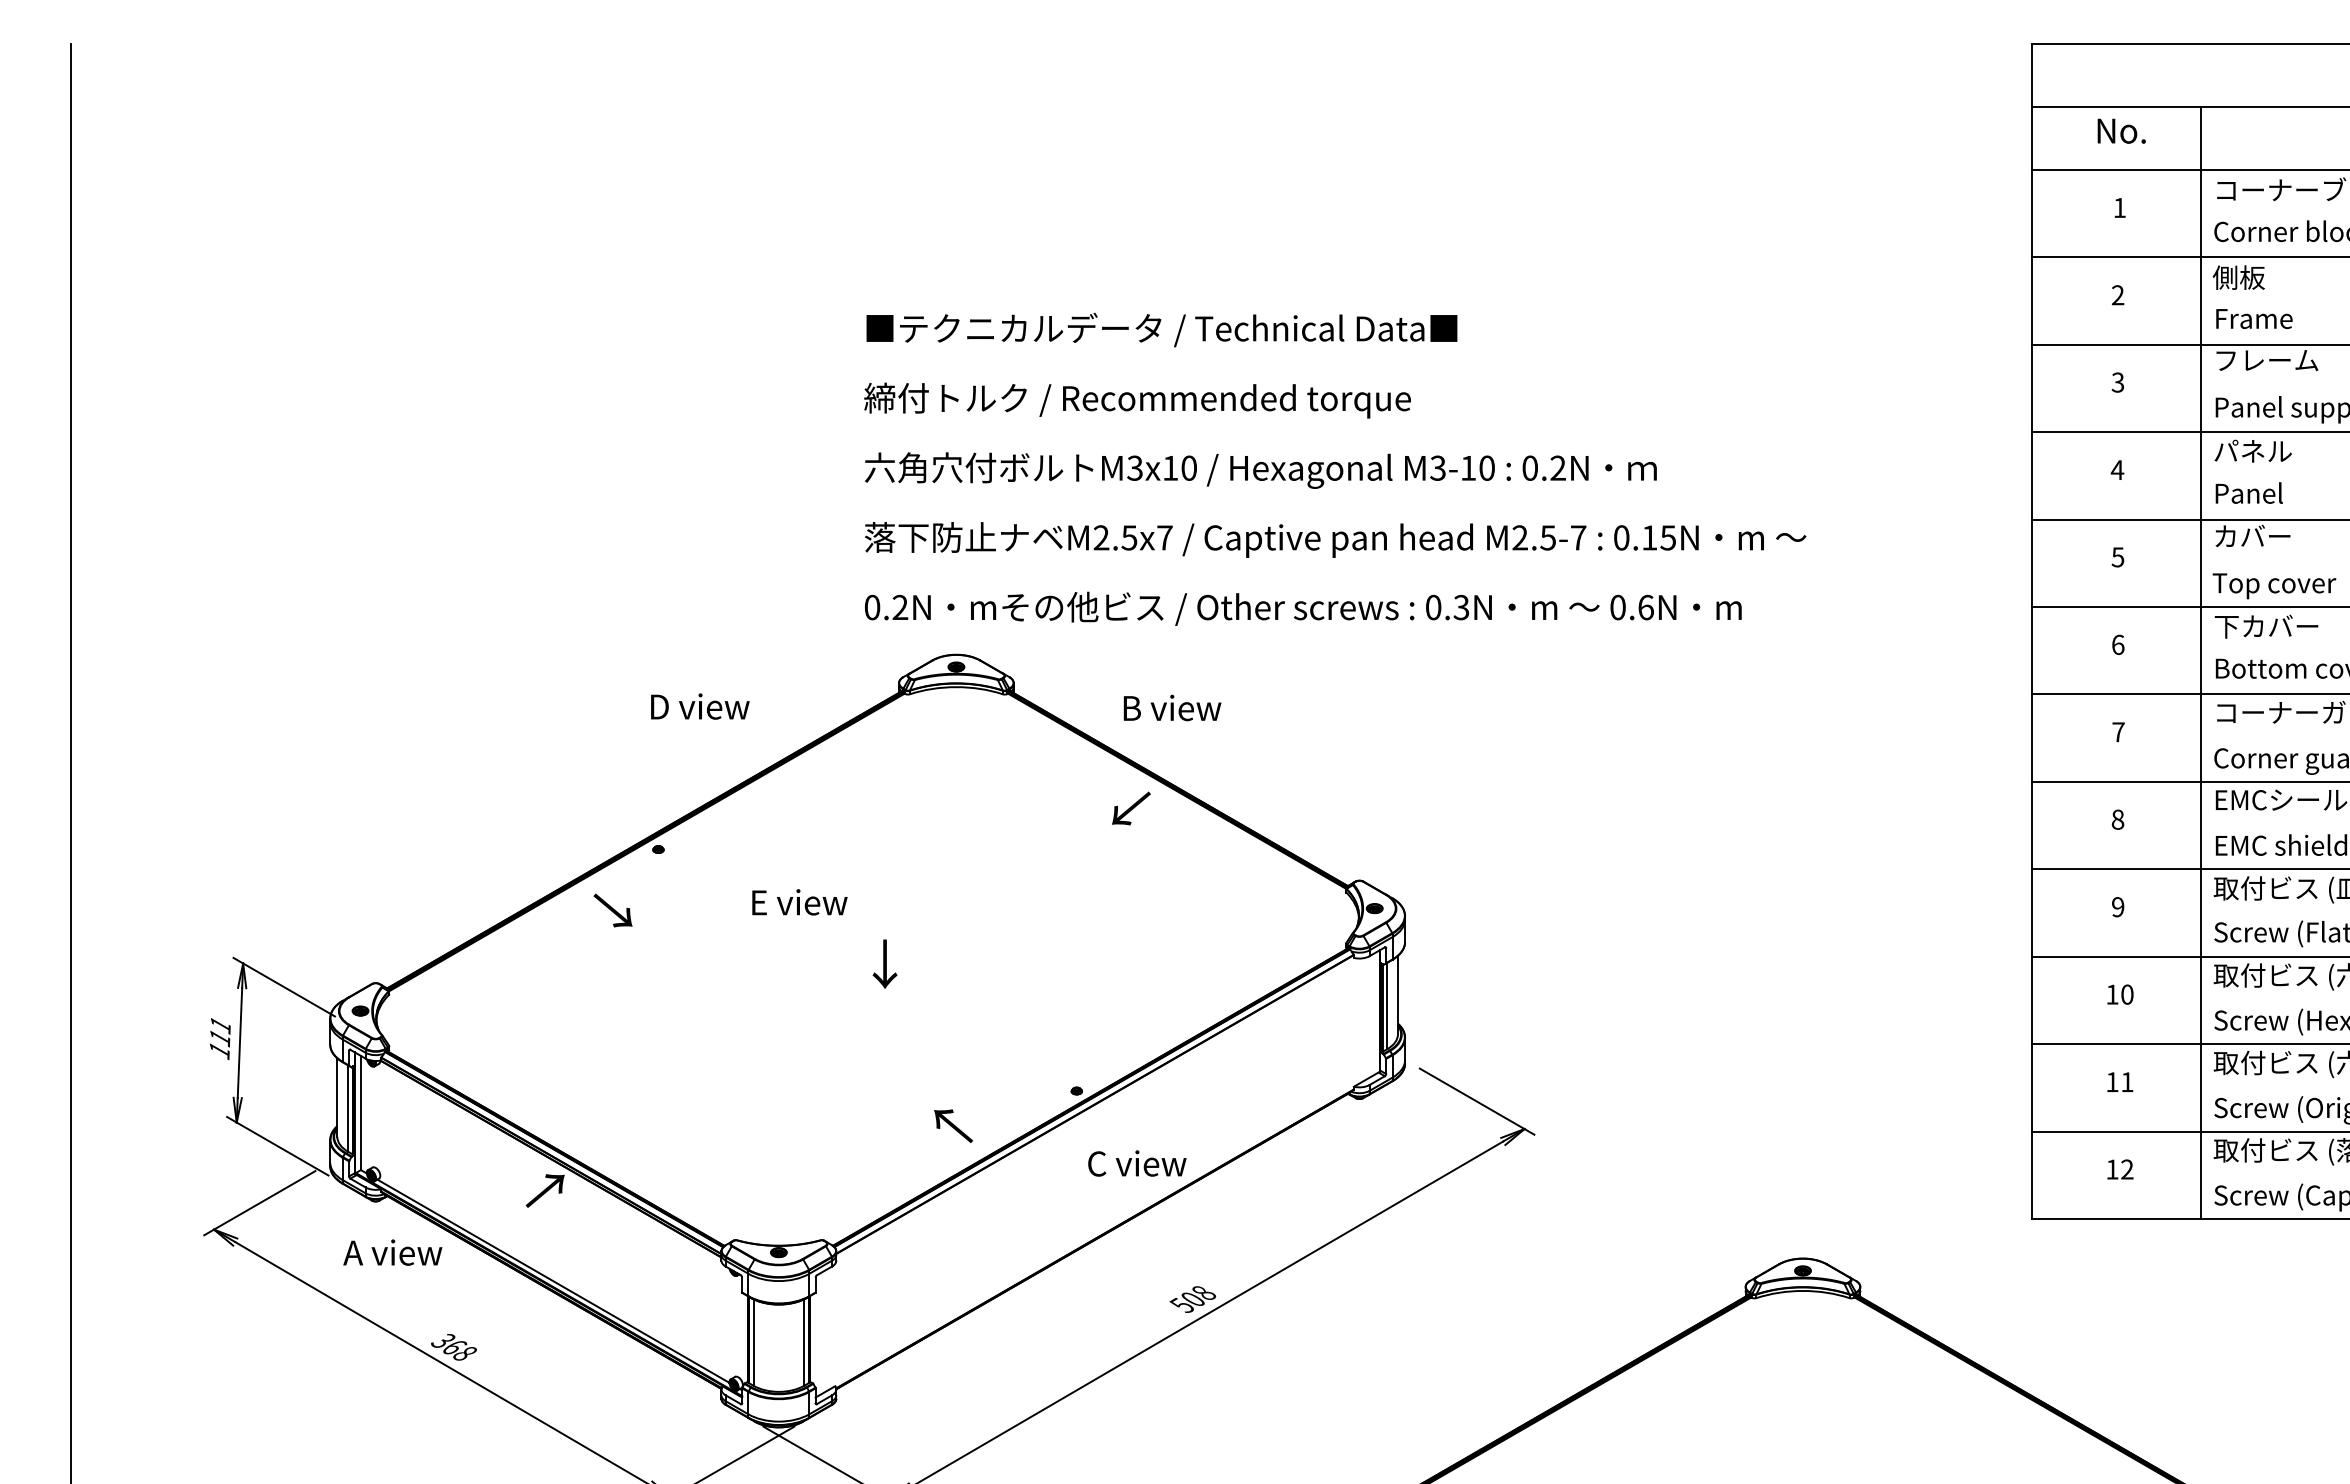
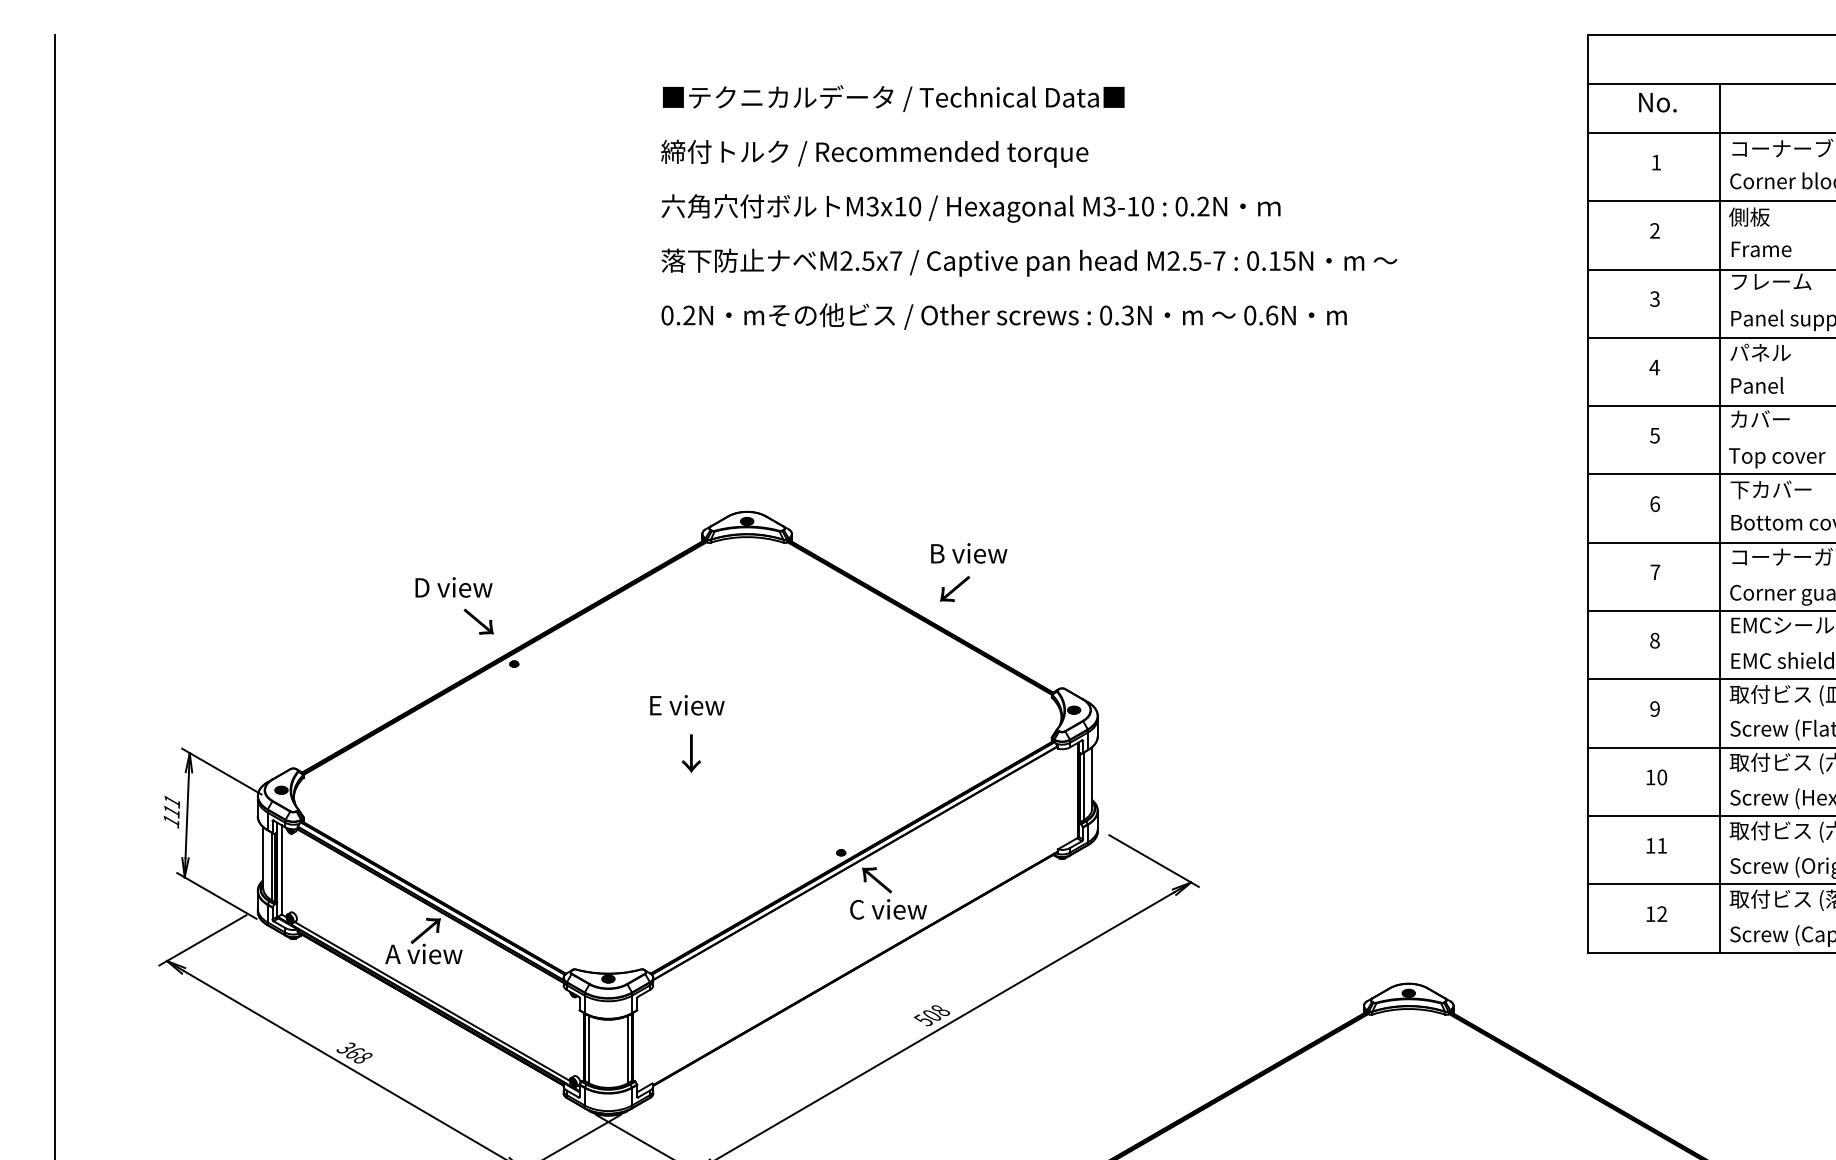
text: (1335, 468) -> (1029, 206), moved
text: (700, 706) -> (454, 587), moved
text: (1172, 707) -> (969, 553), moved
text: (1131, 808) -> (955, 588), moved
text: (799, 902) -> (687, 705), moved
text: (612, 910) -> (478, 621), moved
text: (953, 1125) -> (876, 879), moved
text: (392, 1252) -> (423, 953), moved

